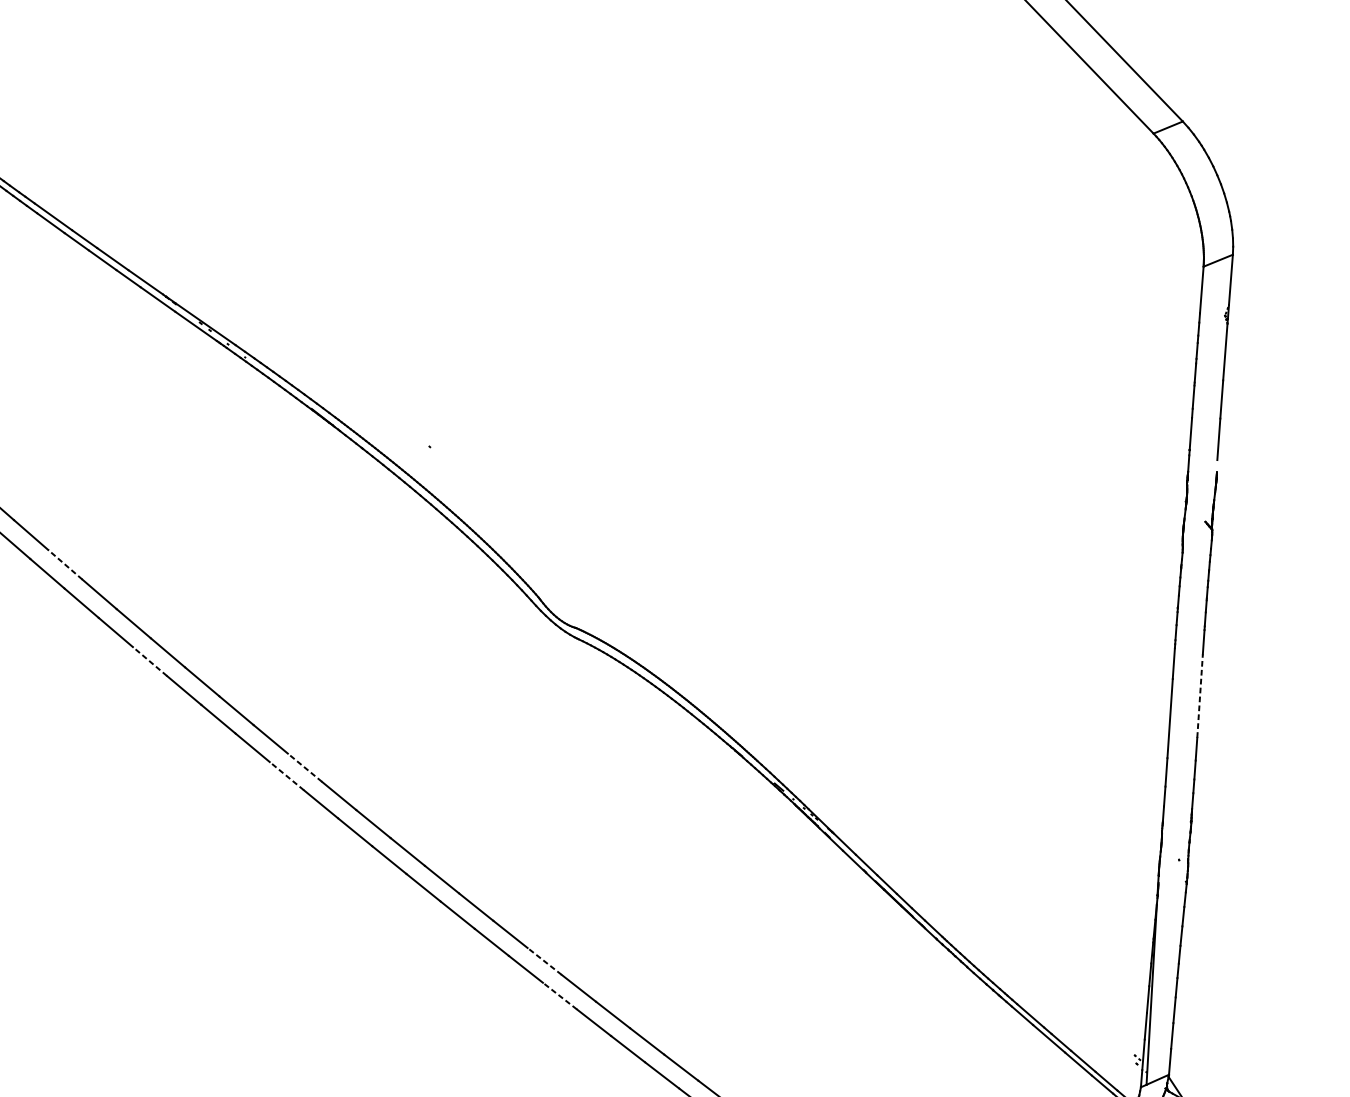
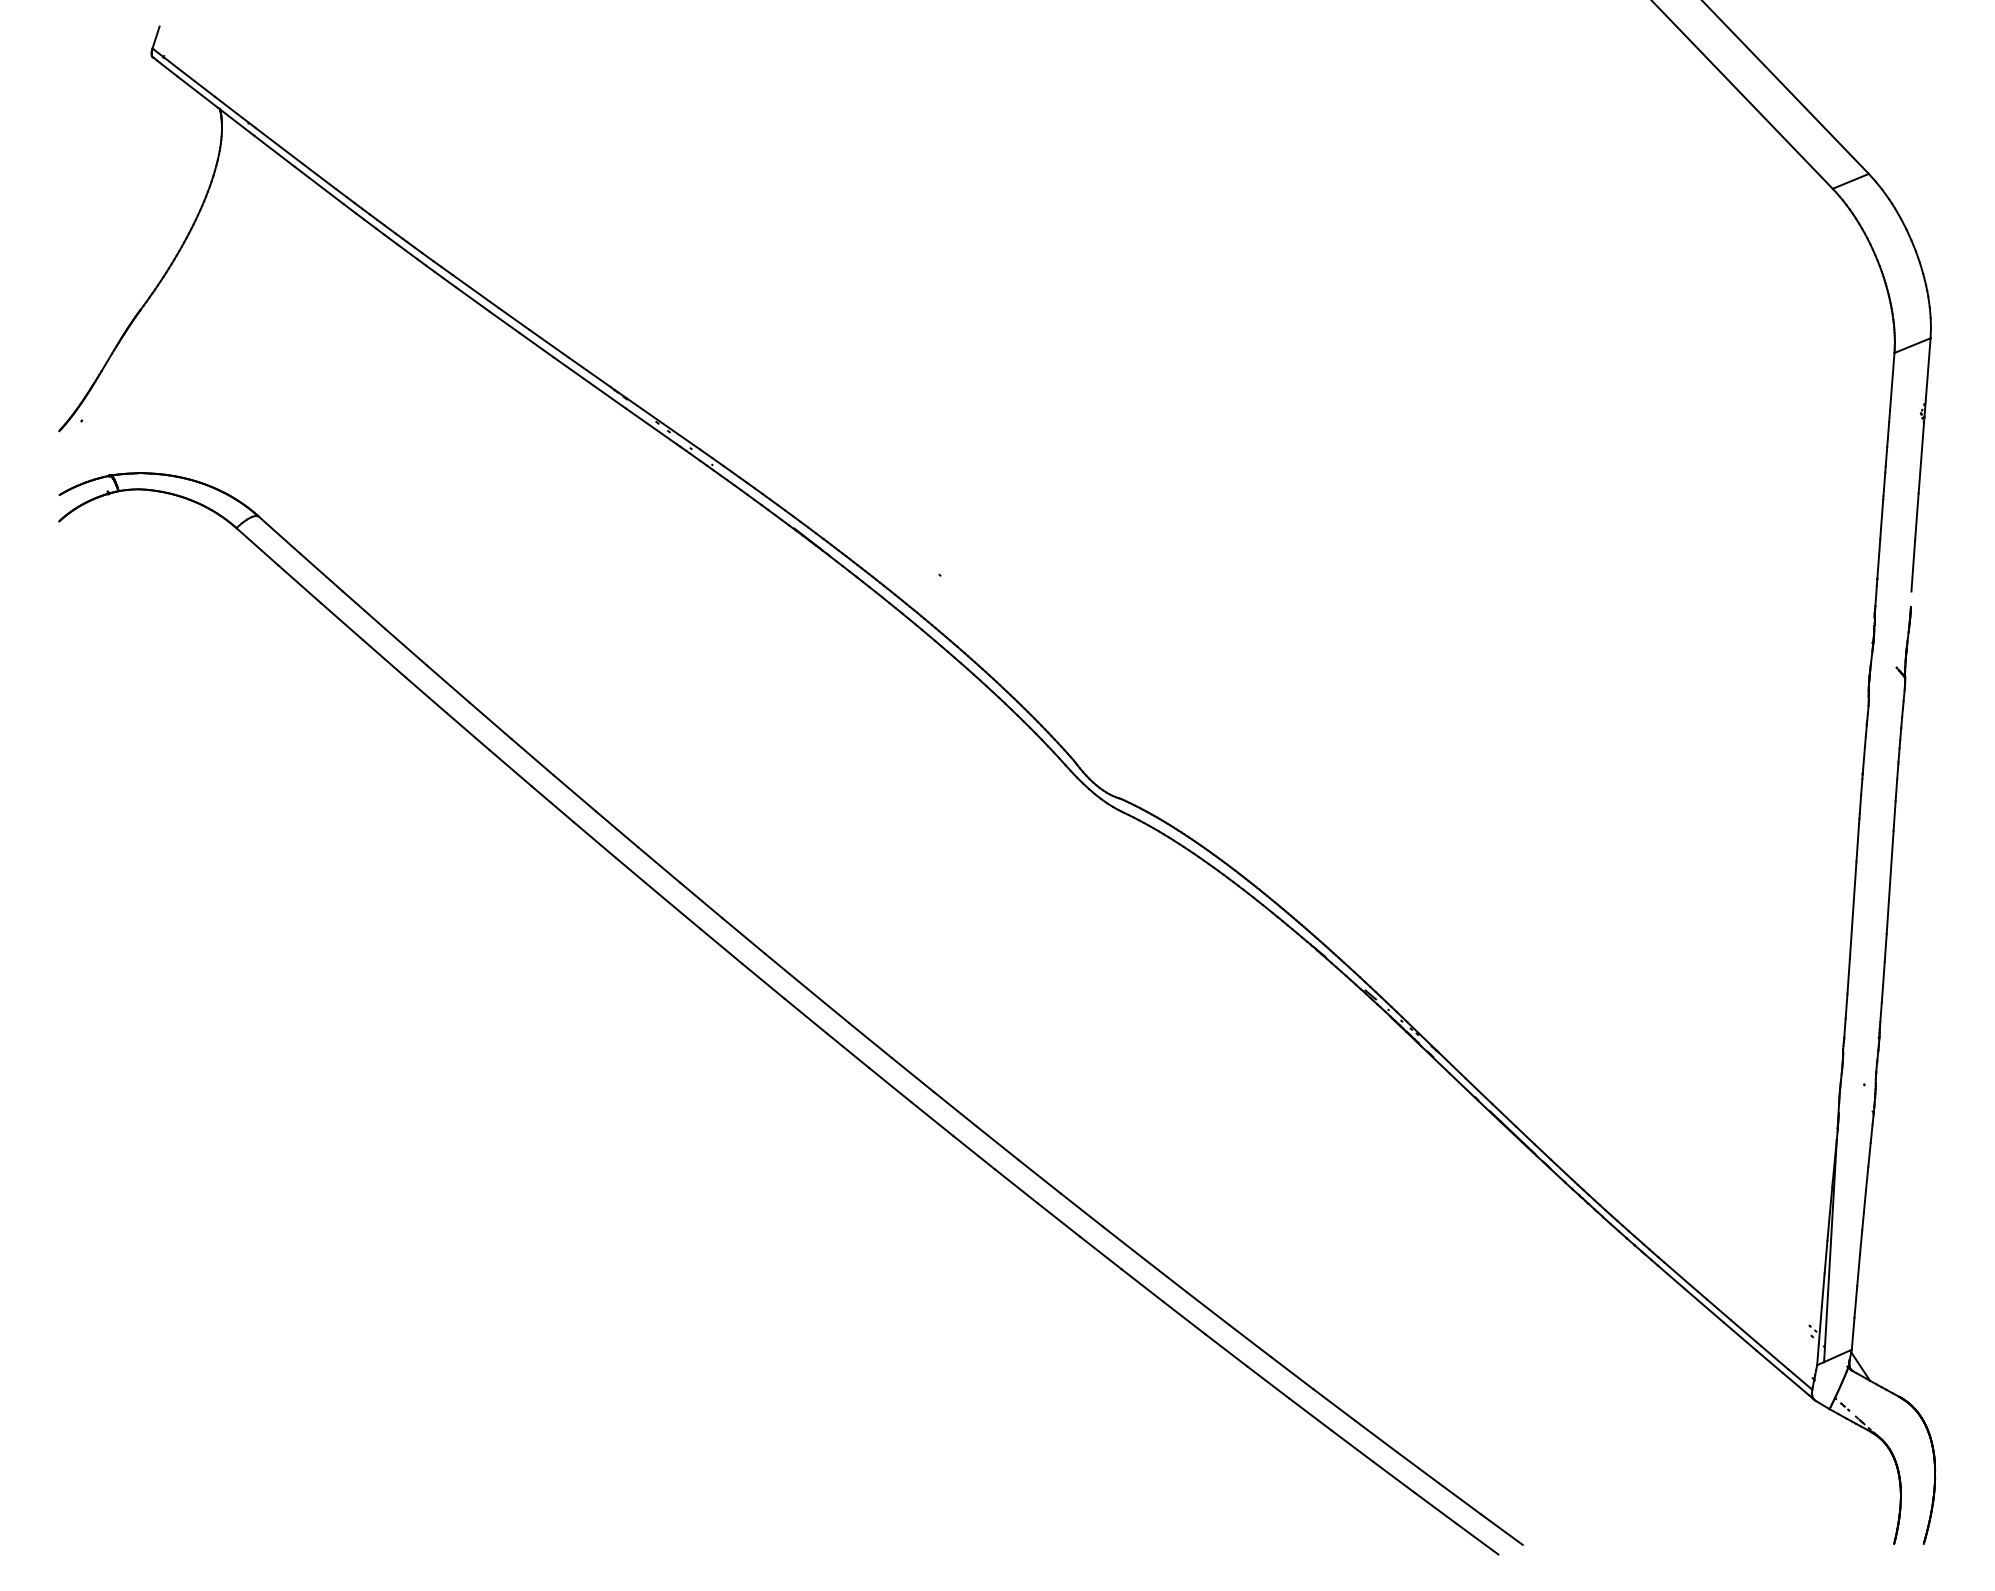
line: (65, 564) -> (490, 720), dashed -> solid
line: (149, 661) -> (594, 840), dashed -> solid
line: (1200, 695) -> (1890, 882), dashed -> solid
line: (304, 767) -> (785, 970), dashed -> solid
line: (286, 776) -> (763, 981), dashed -> solid
line: (544, 961) -> (1081, 1209), dashed -> solid
line: (559, 995) -> (1100, 1252), dashed -> solid

